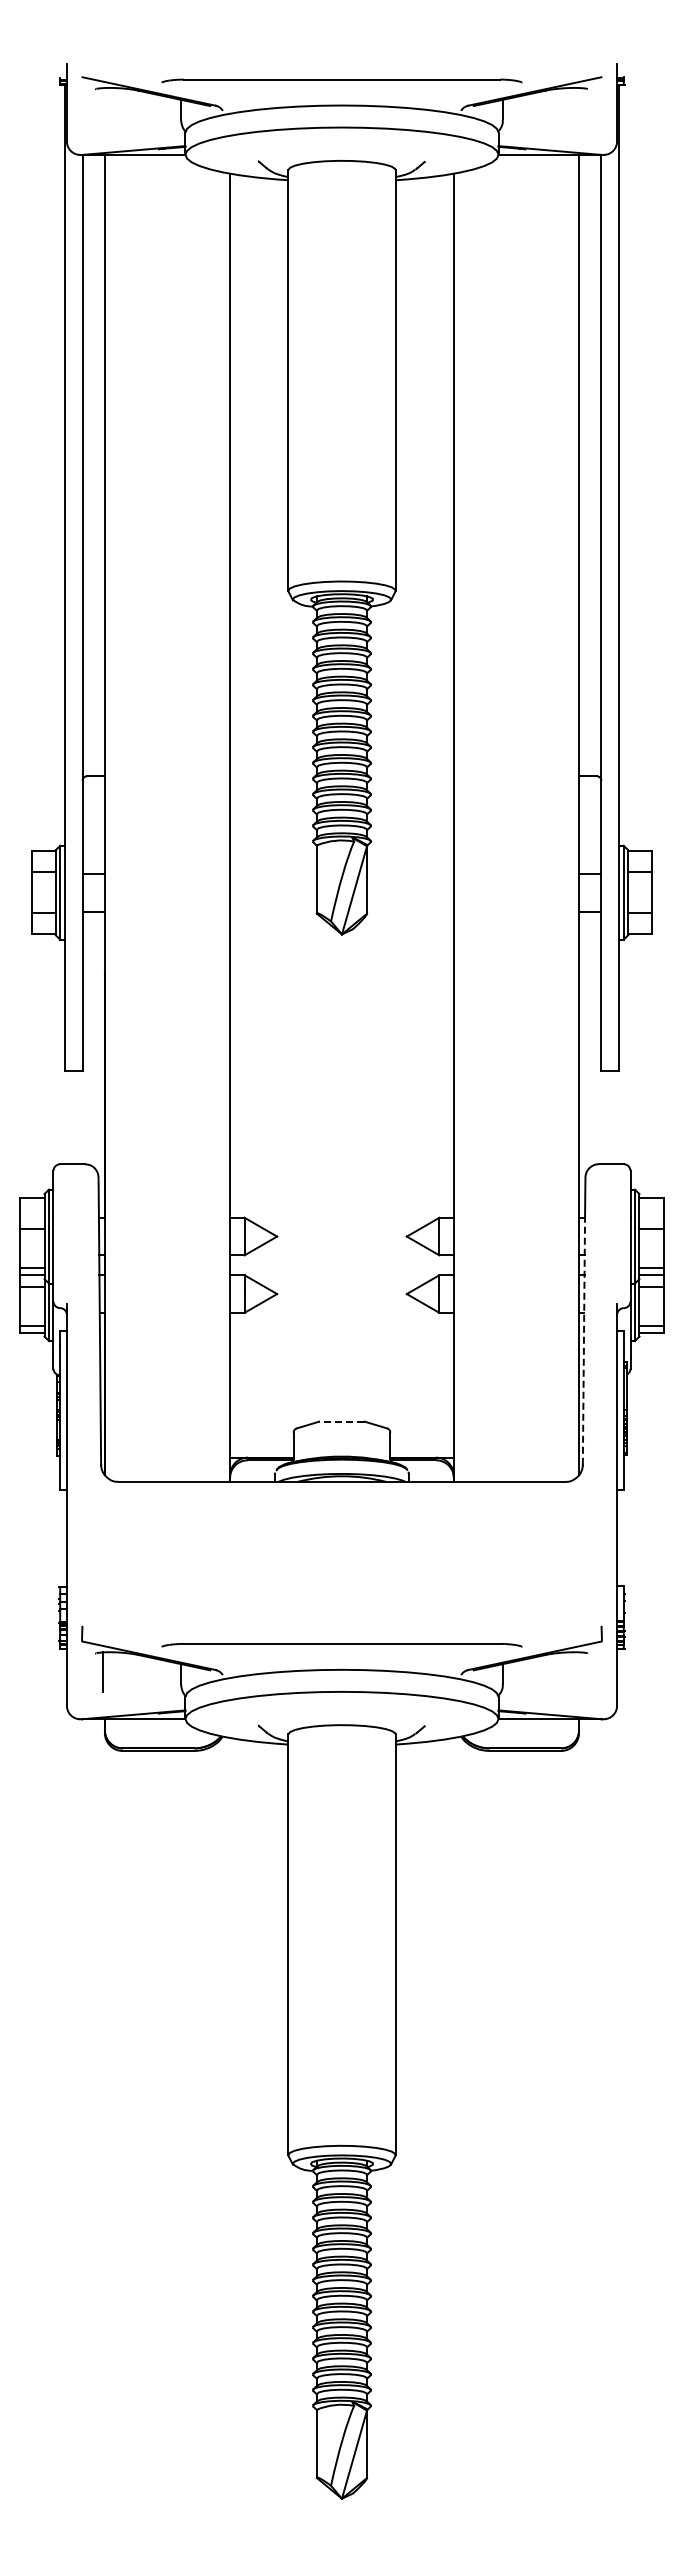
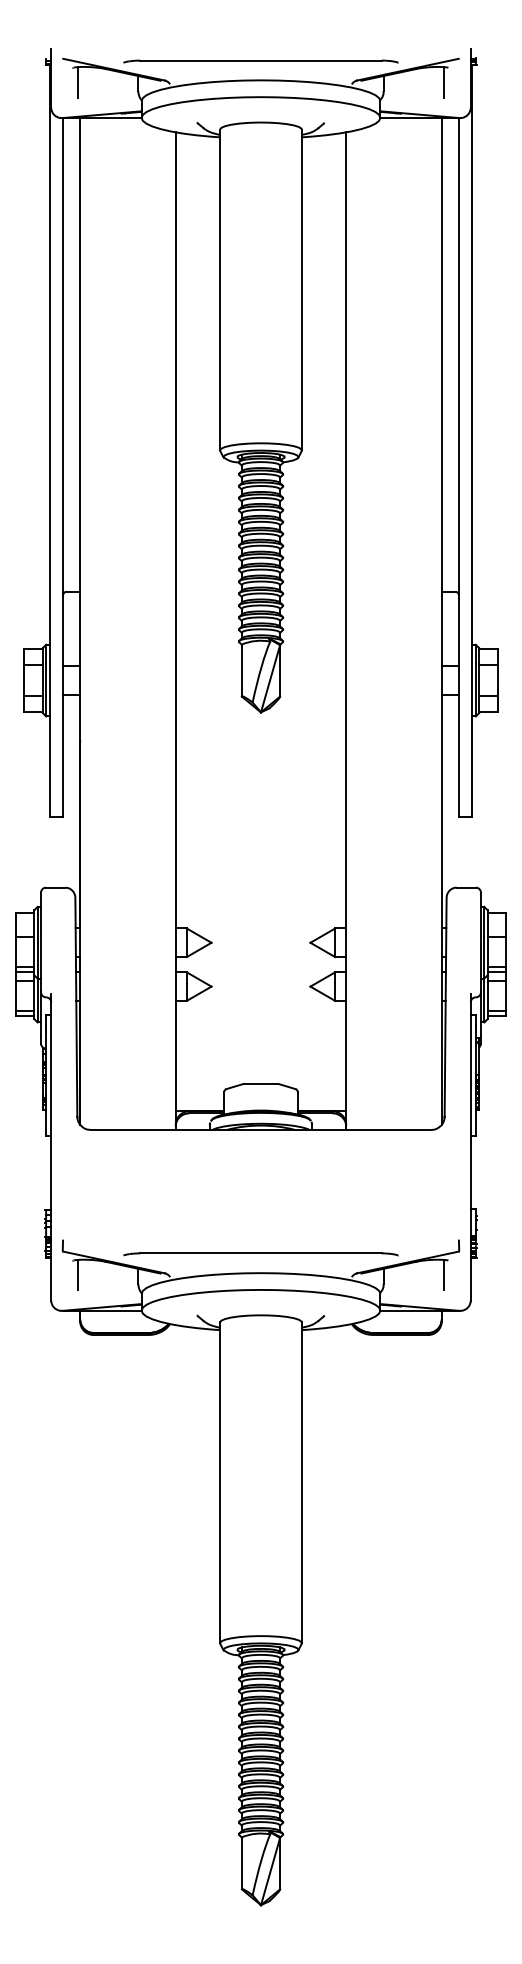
line: (102, 108) -> (78, 82), added
line: (581, 108) -> (443, 82), added
line: (583, 1340) -> (445, 1022), dashed -> solid
line: (341, 1421) -> (260, 1083), dashed -> solid
line: (581, 1672) -> (443, 1275), added

